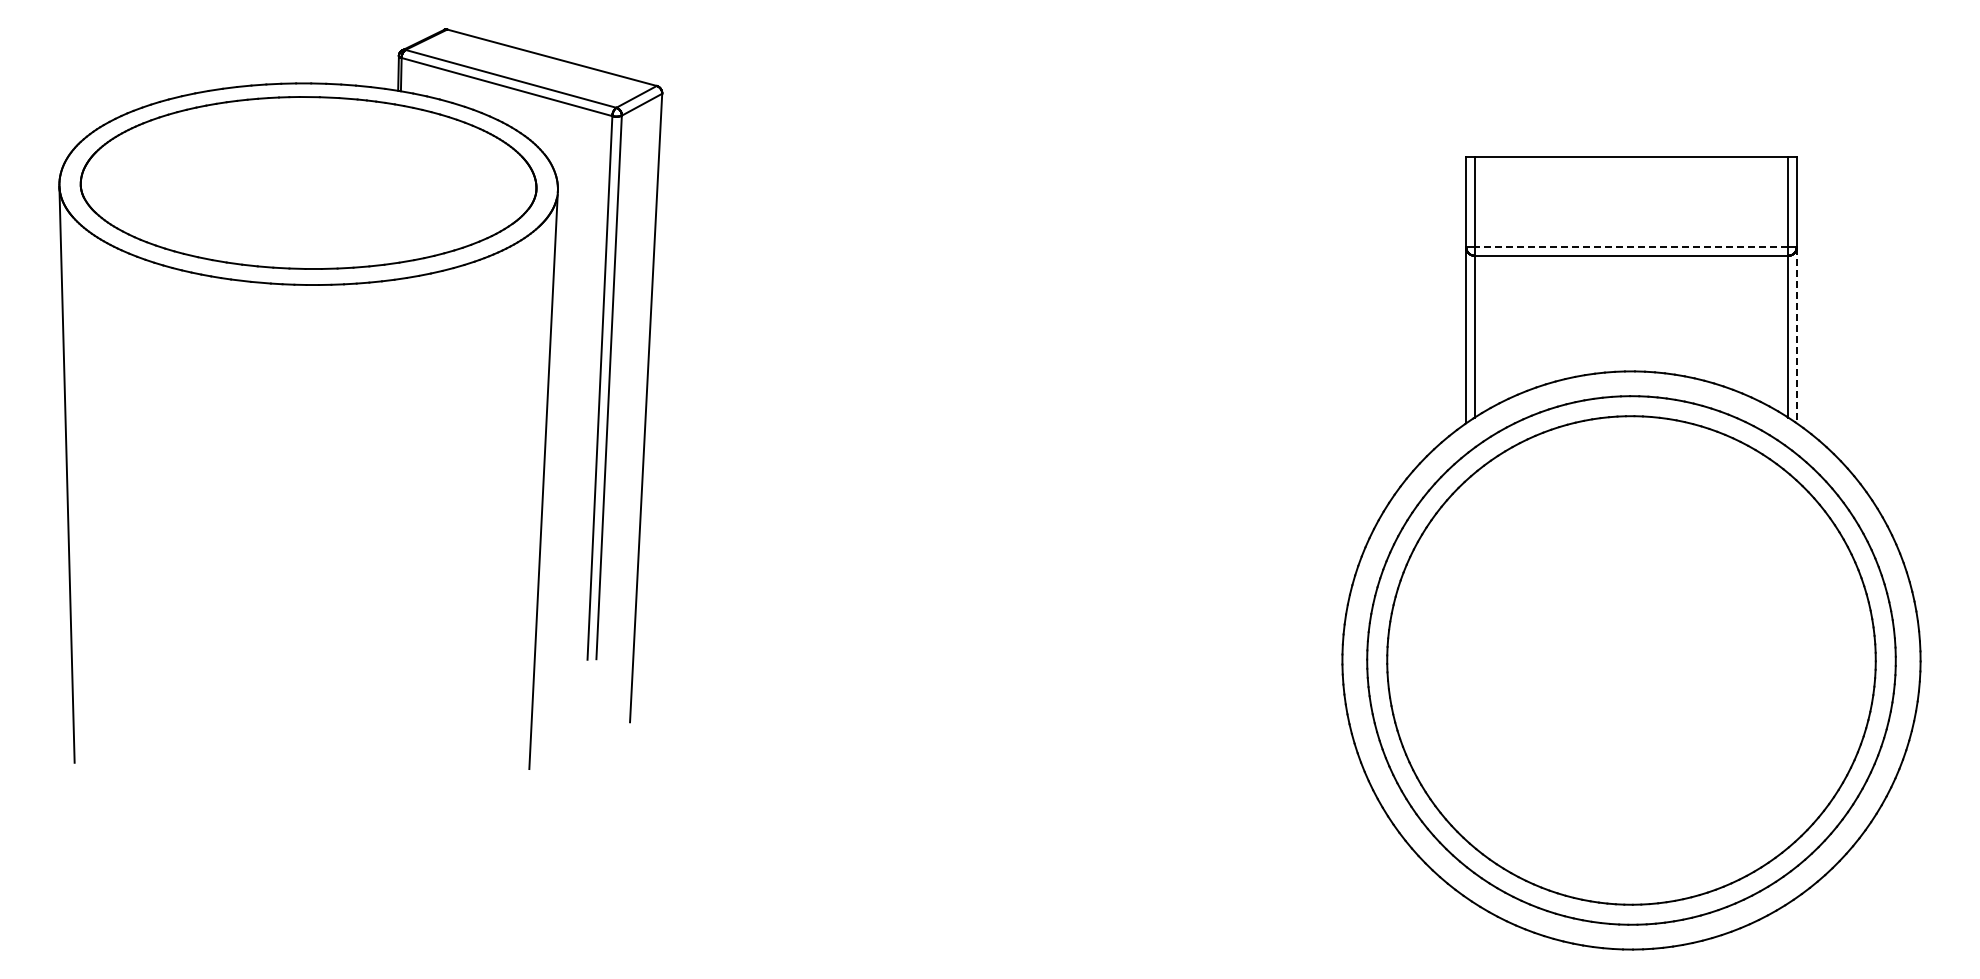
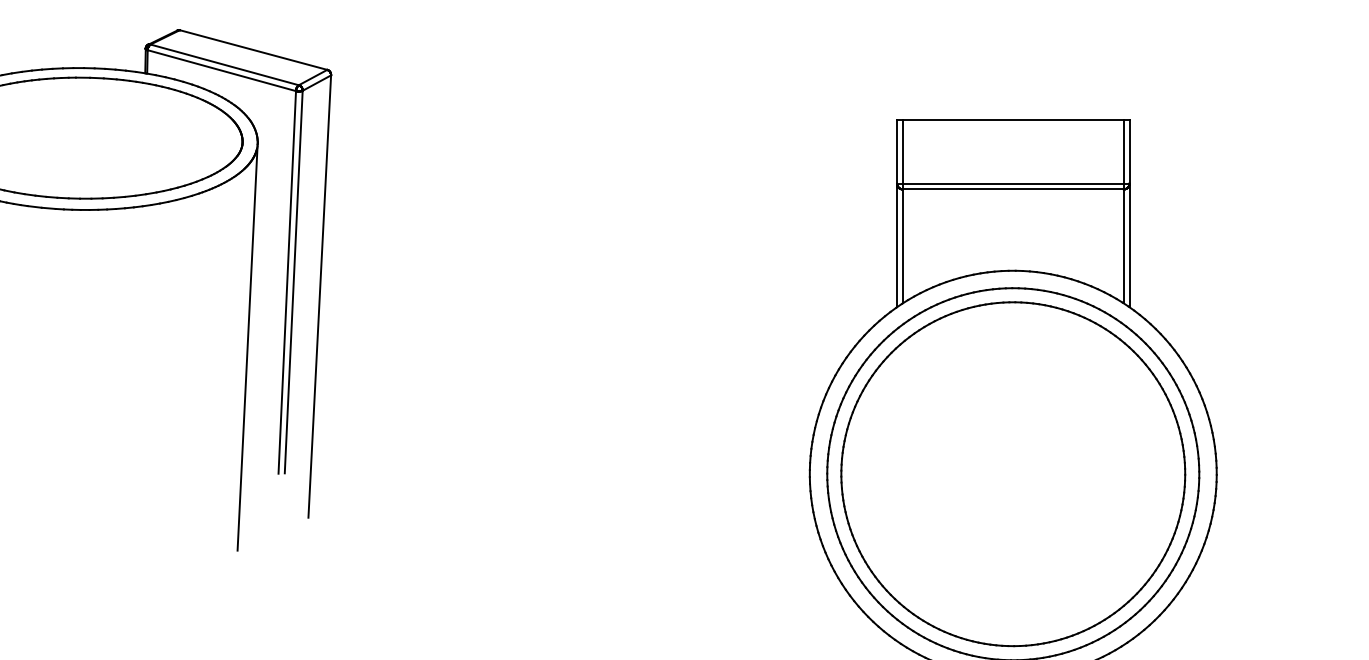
line: (1631, 247) -> (1013, 183), dashed -> solid
line: (1796, 335) -> (1129, 245), dashed -> solid

